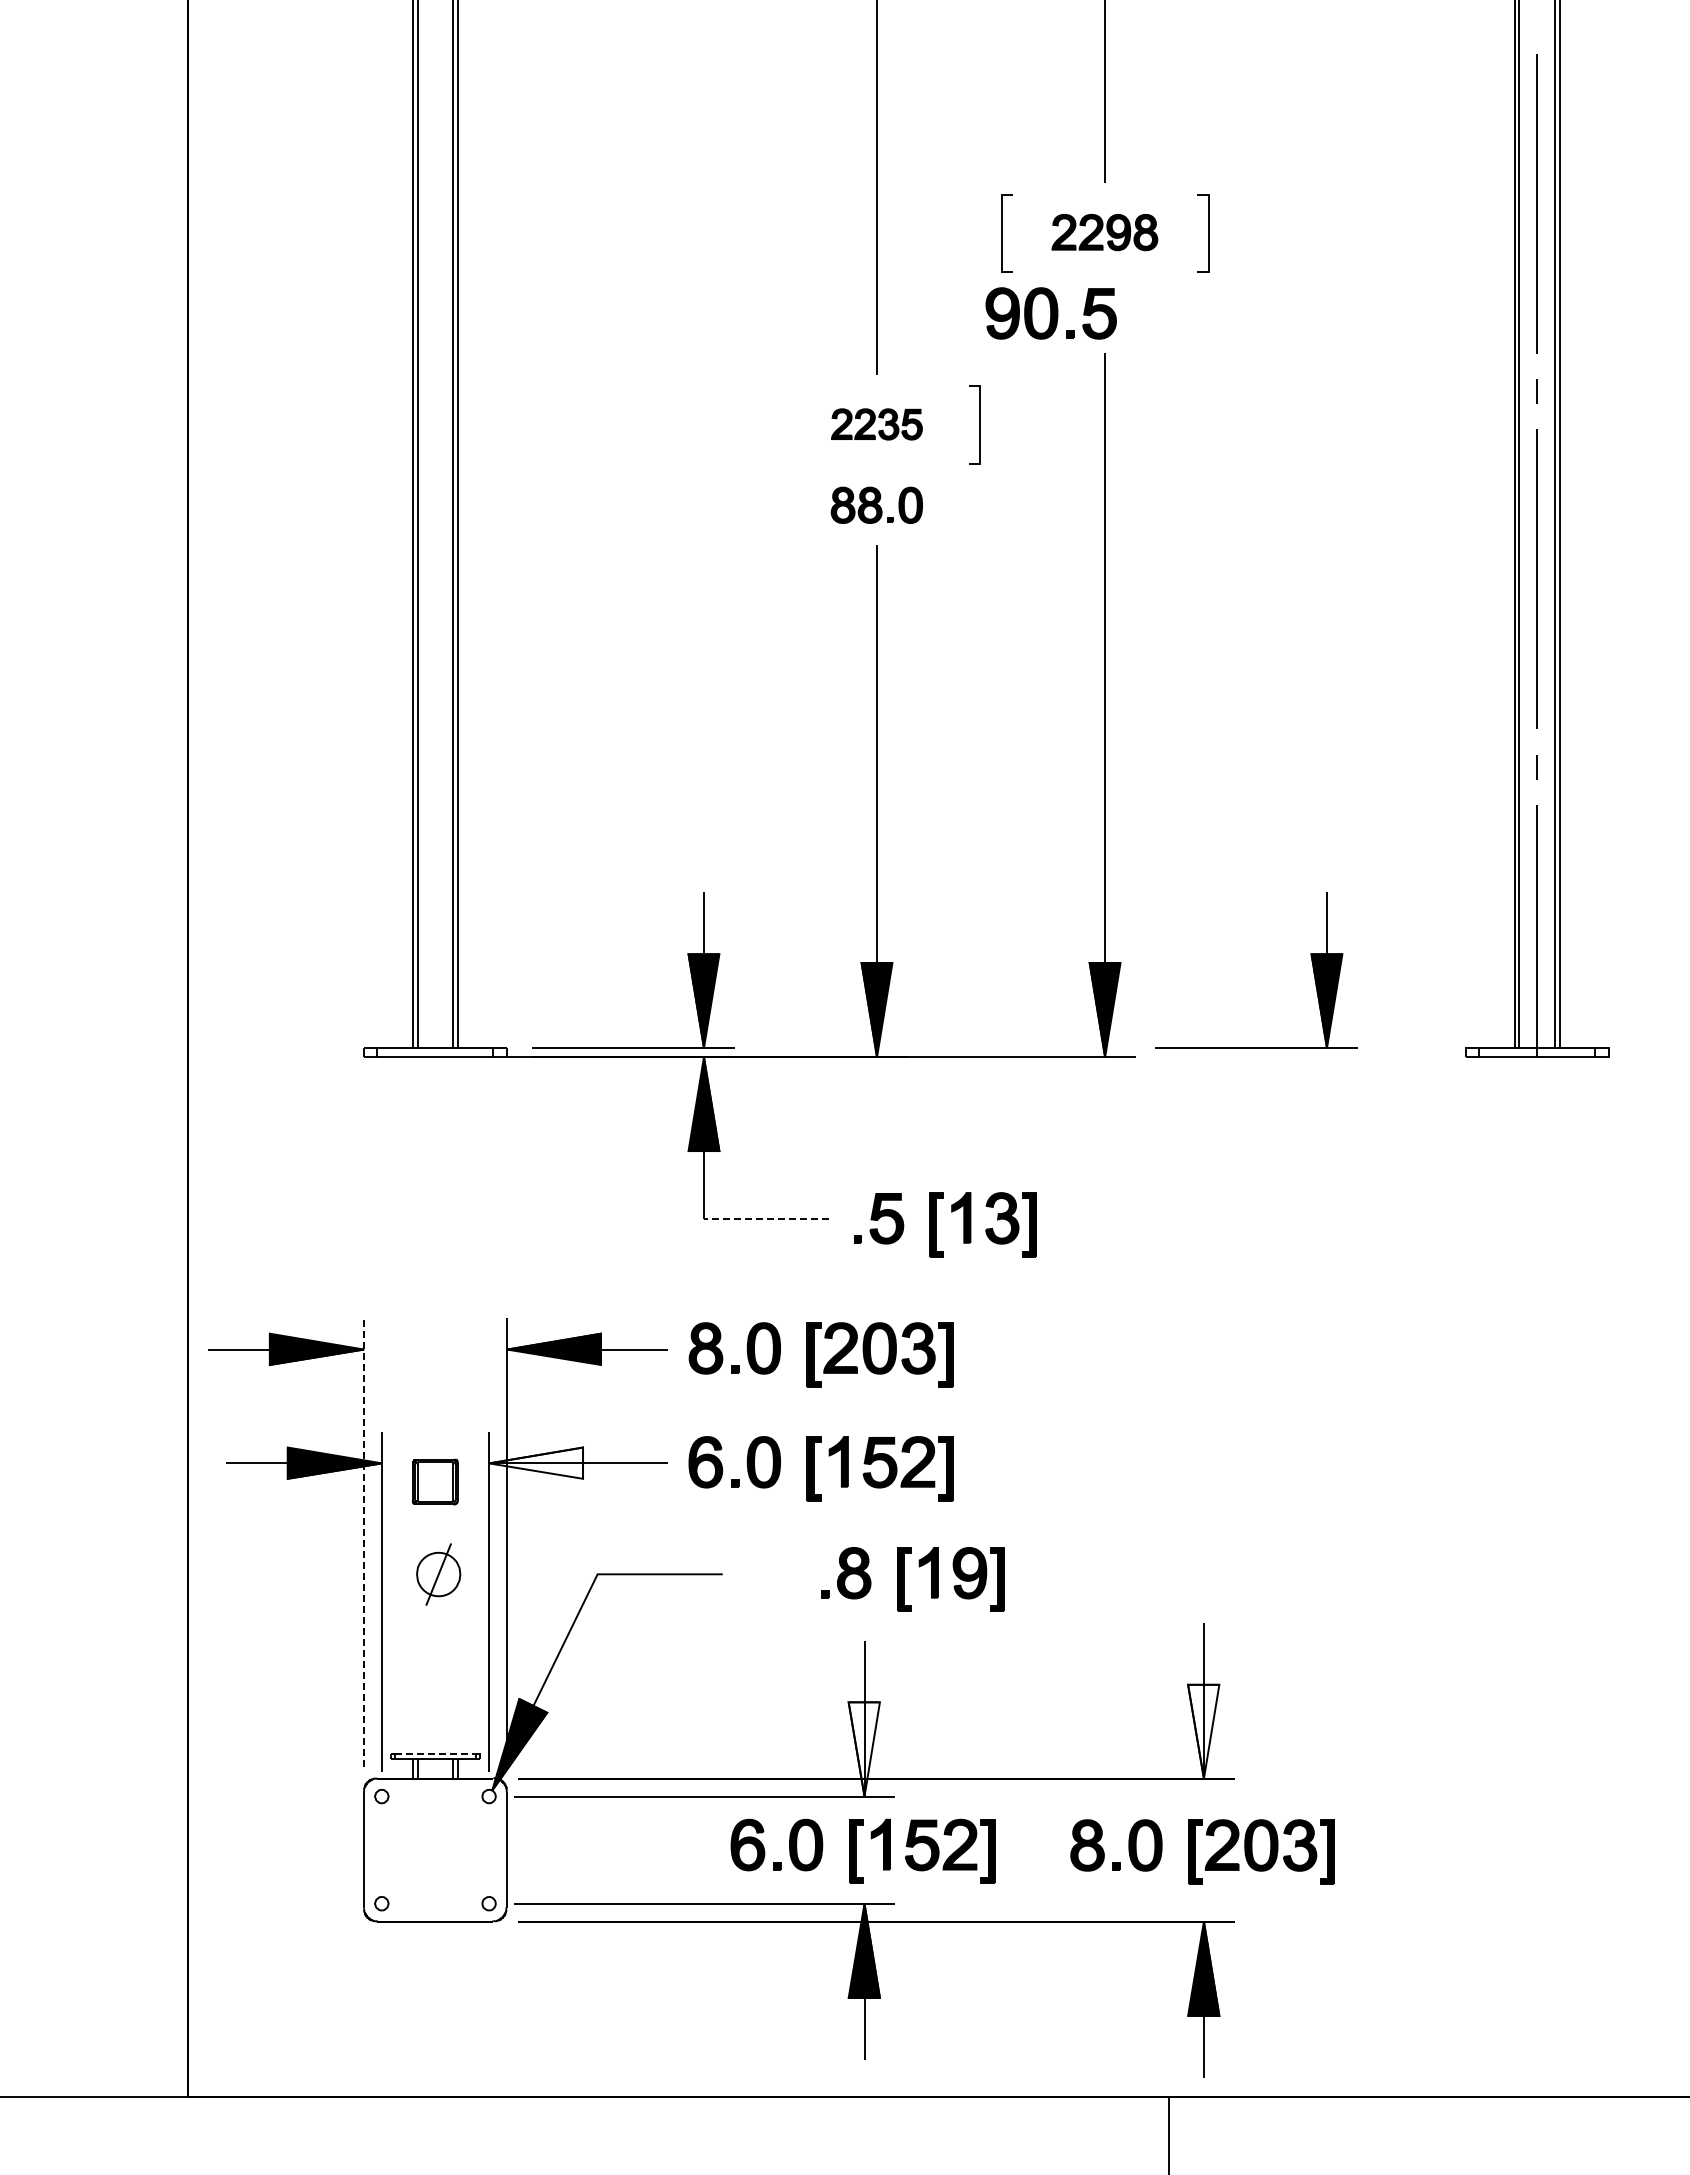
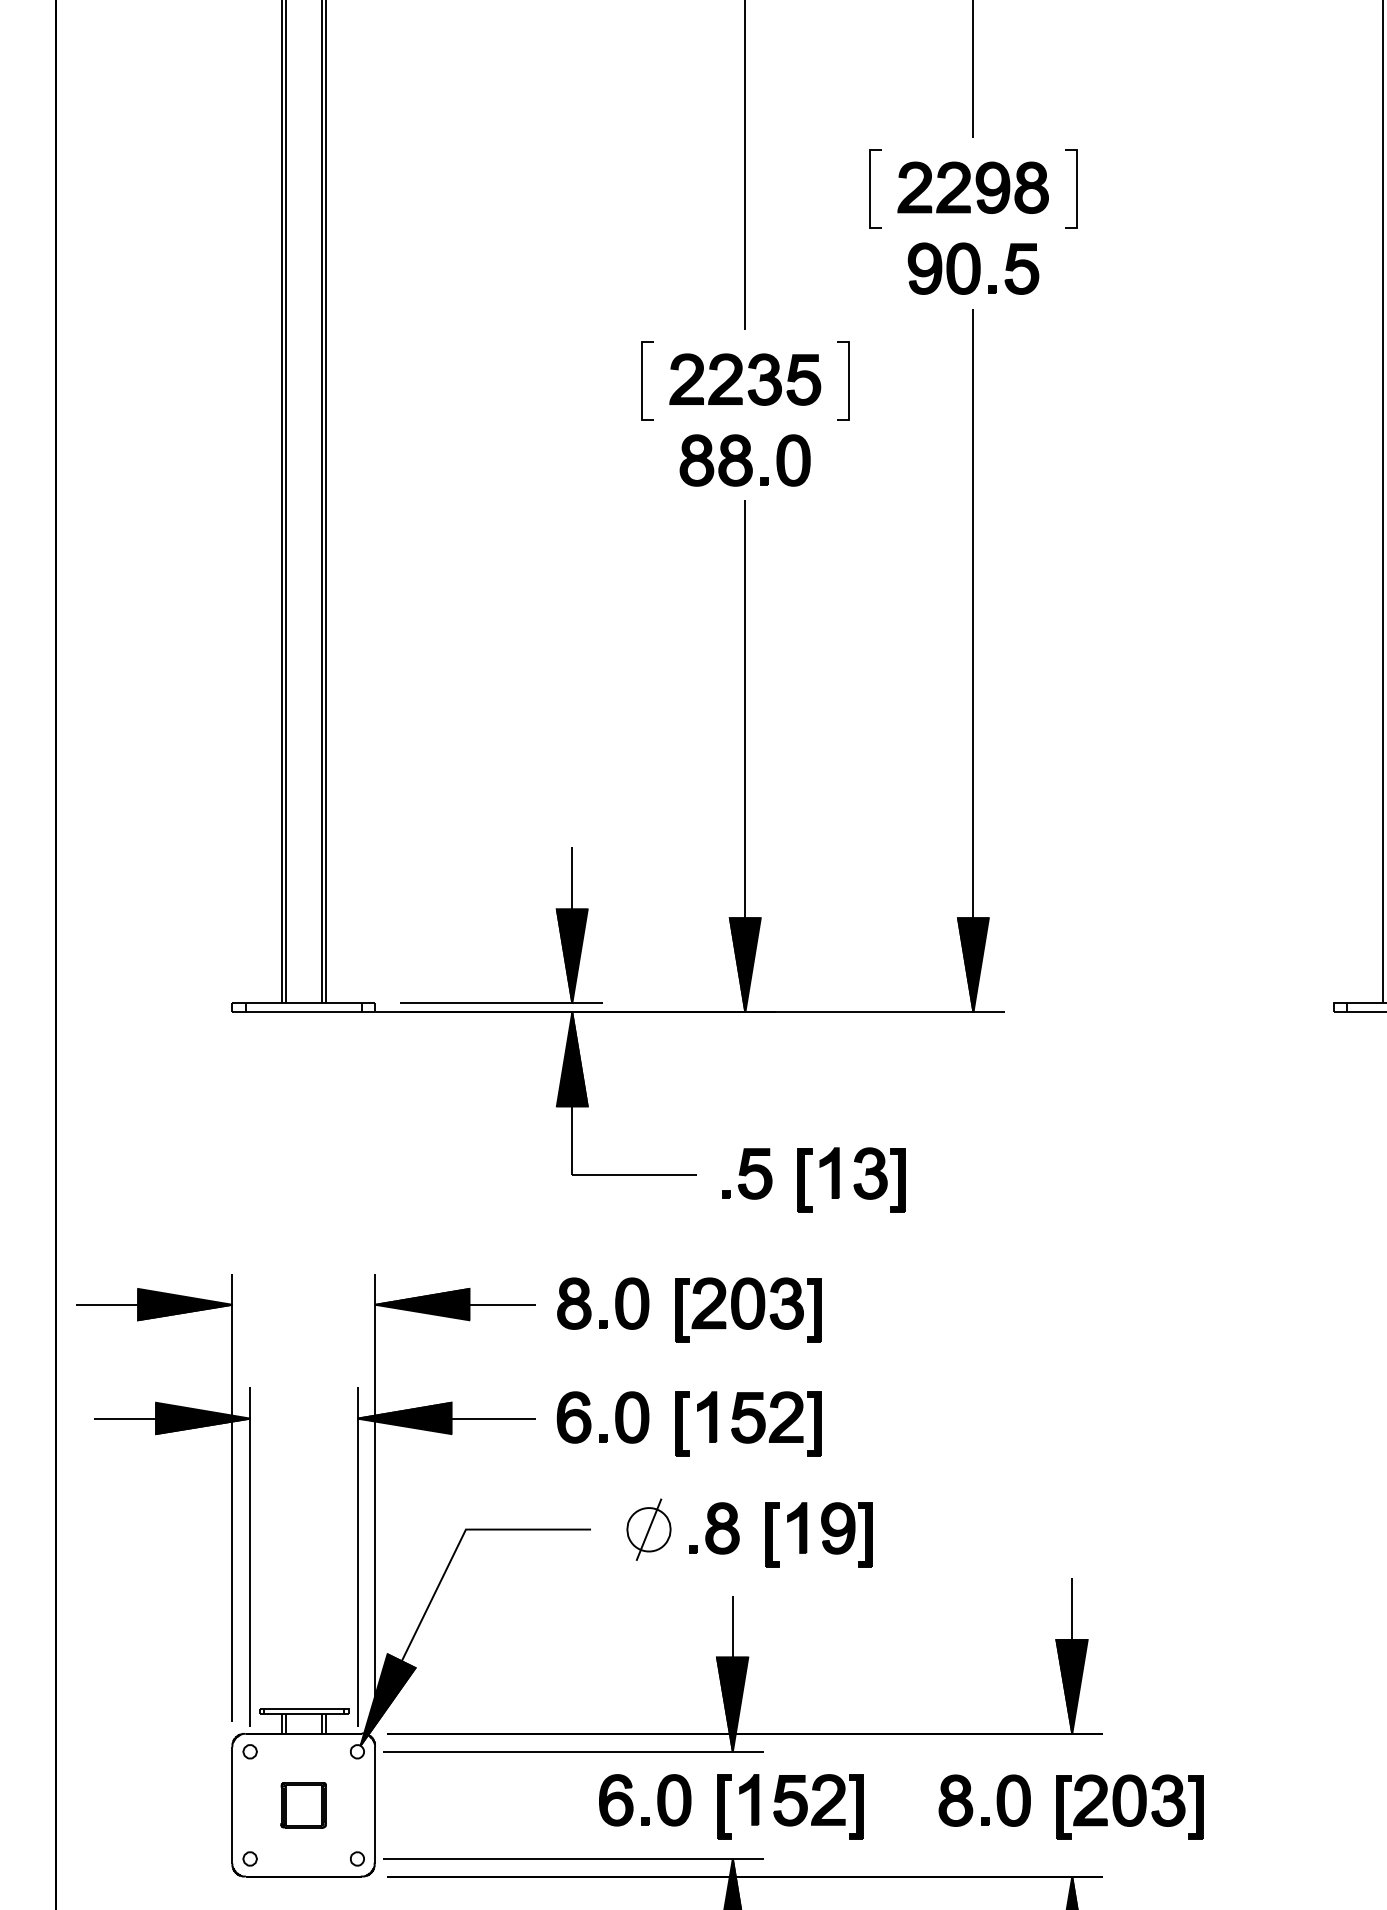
part: (1104, 232) -> (972, 187), size x1.43
part: (1050, 313) -> (972, 268), moved
line: (774, 424) -> (642, 379), added
part: (876, 424) -> (744, 379), size x1.67
part: (876, 505) -> (744, 460), size x1.43
part: (1311, 962) -> (1179, 917), removed
line: (766, 1219) -> (634, 1174), dashed -> solid
fill: (536, 1462) -> (404, 1417), added
part: (435, 1481) -> (303, 1804), moved
line: (364, 1542) -> (232, 1497), dashed -> solid
part: (438, 1574) -> (648, 1529), moved
fill: (1203, 1731) -> (1071, 1686), added
fill: (863, 1749) -> (731, 1704), added
line: (439, 1754) -> (307, 1709), dashed -> solid

